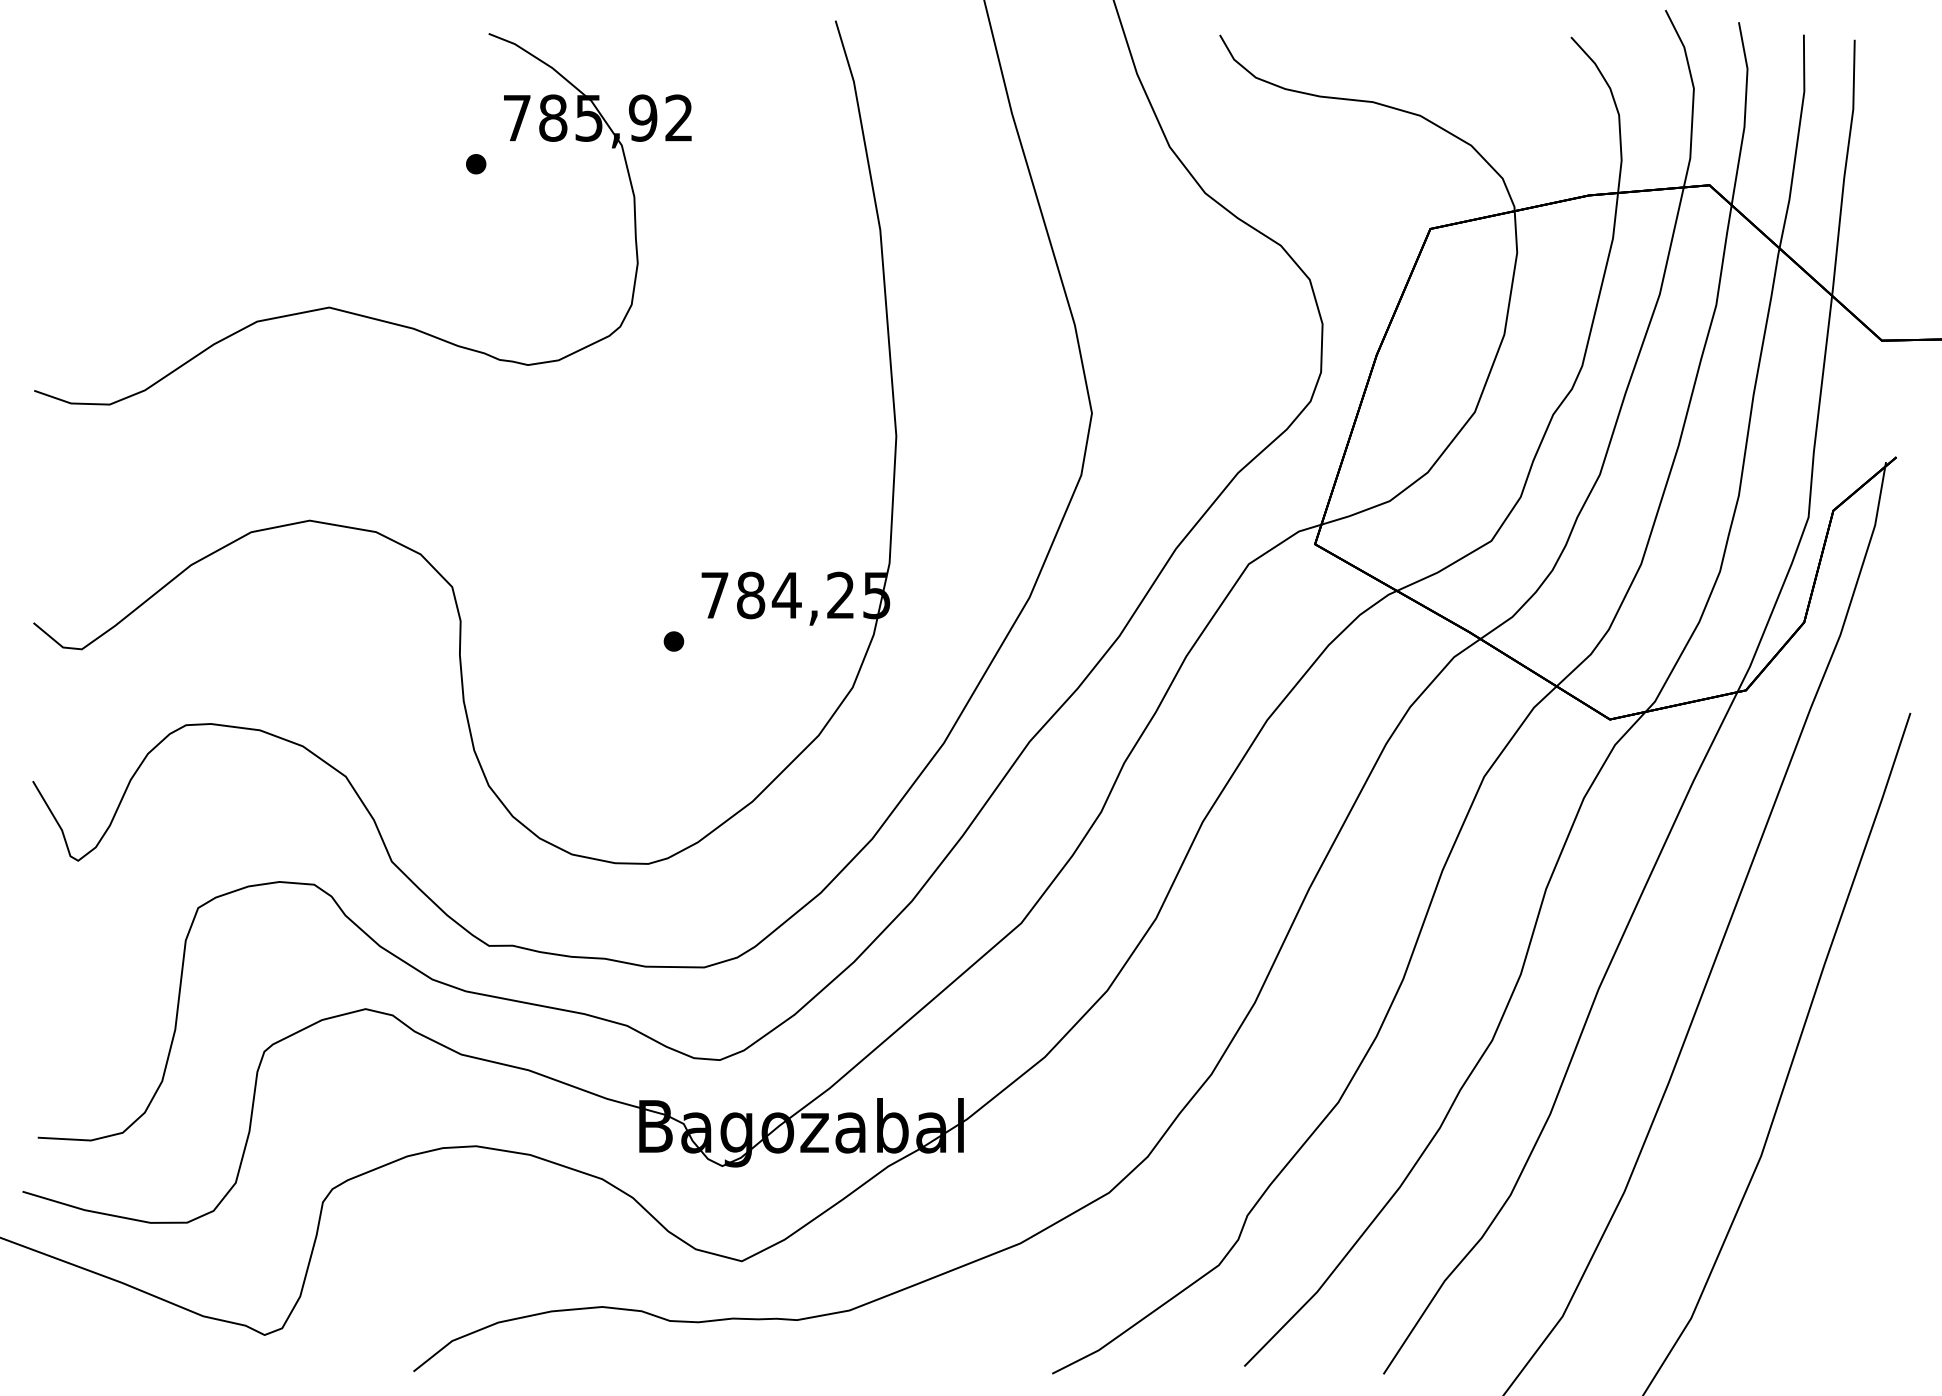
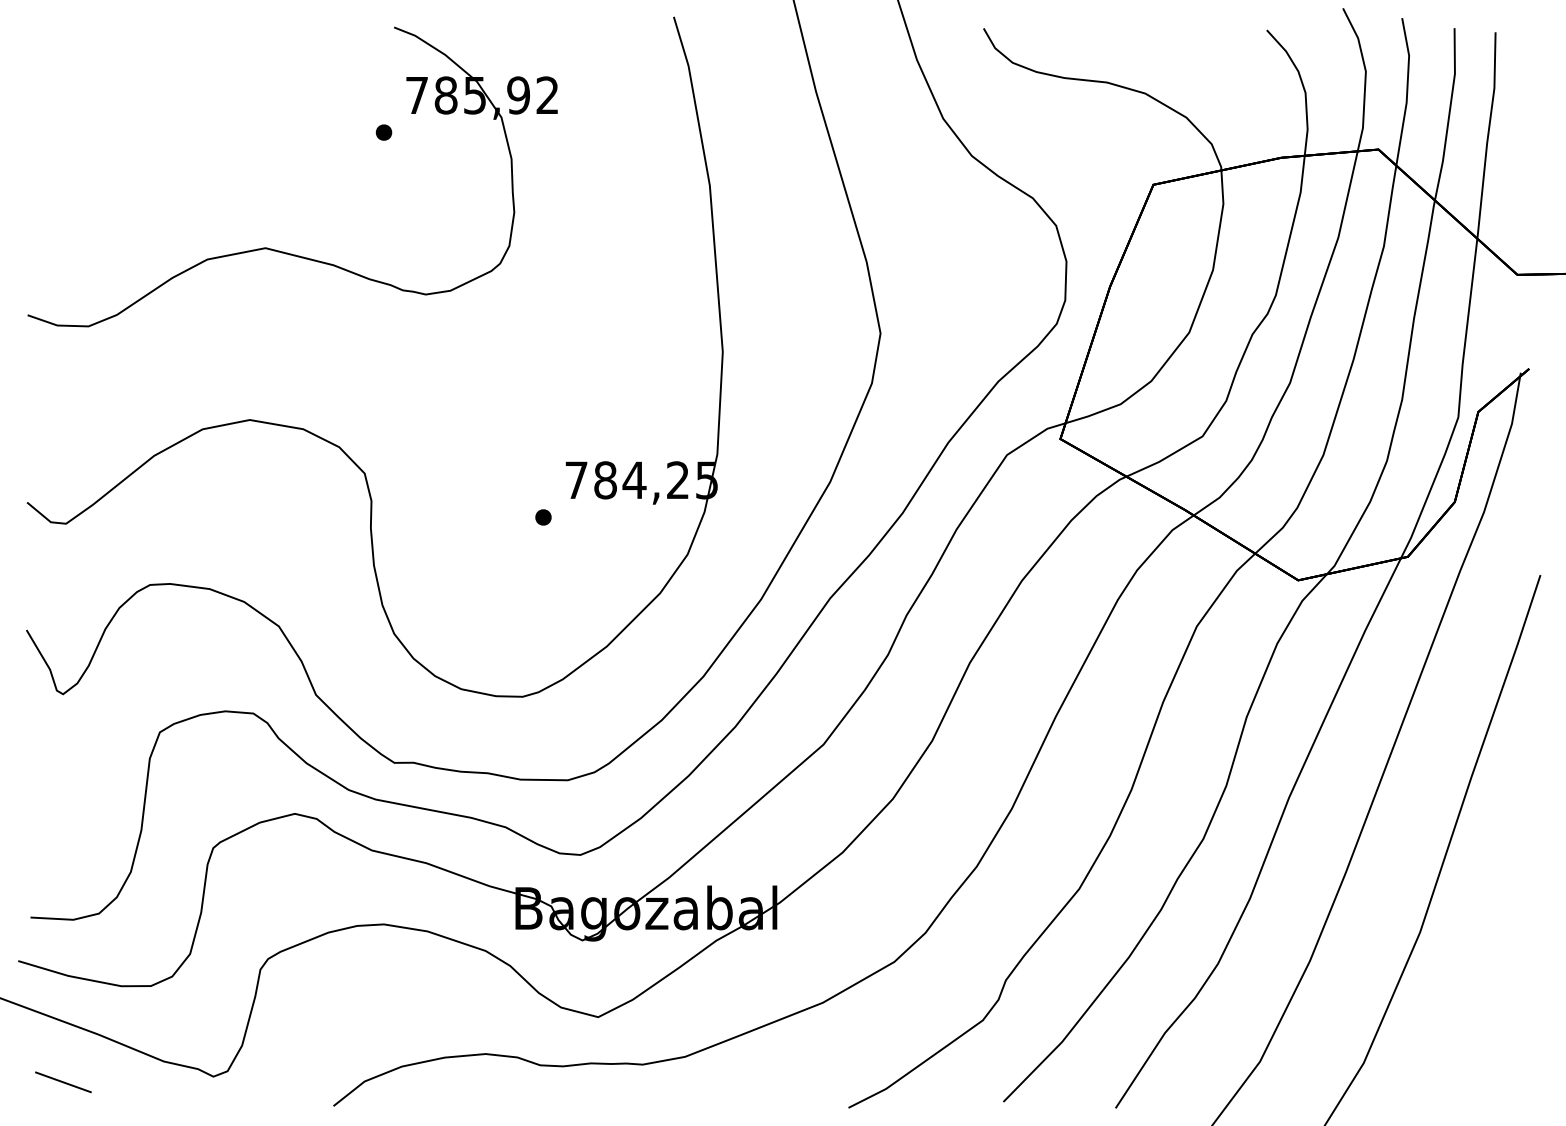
line: (78, 1342) -> (63, 1082), added

